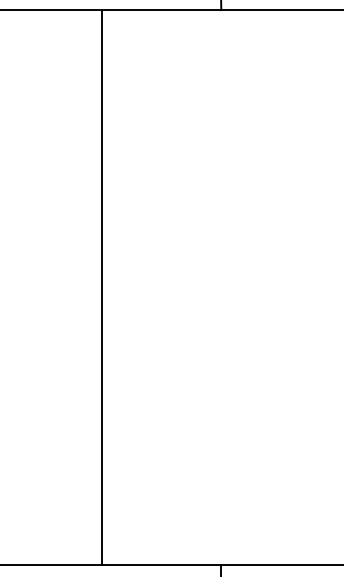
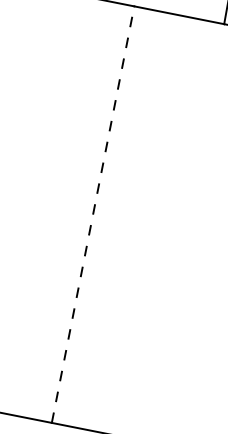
line: (101, 286) -> (93, 213), solid -> dashed

